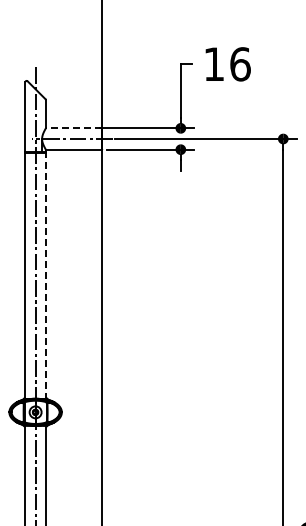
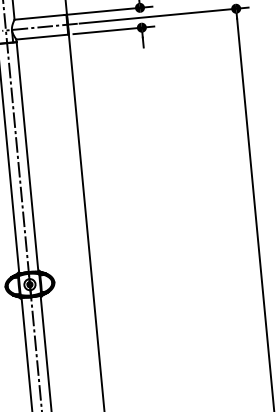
line: (73, 128) -> (40, 17), dashed -> solid
line: (45, 275) -> (27, 156), dashed -> solid

